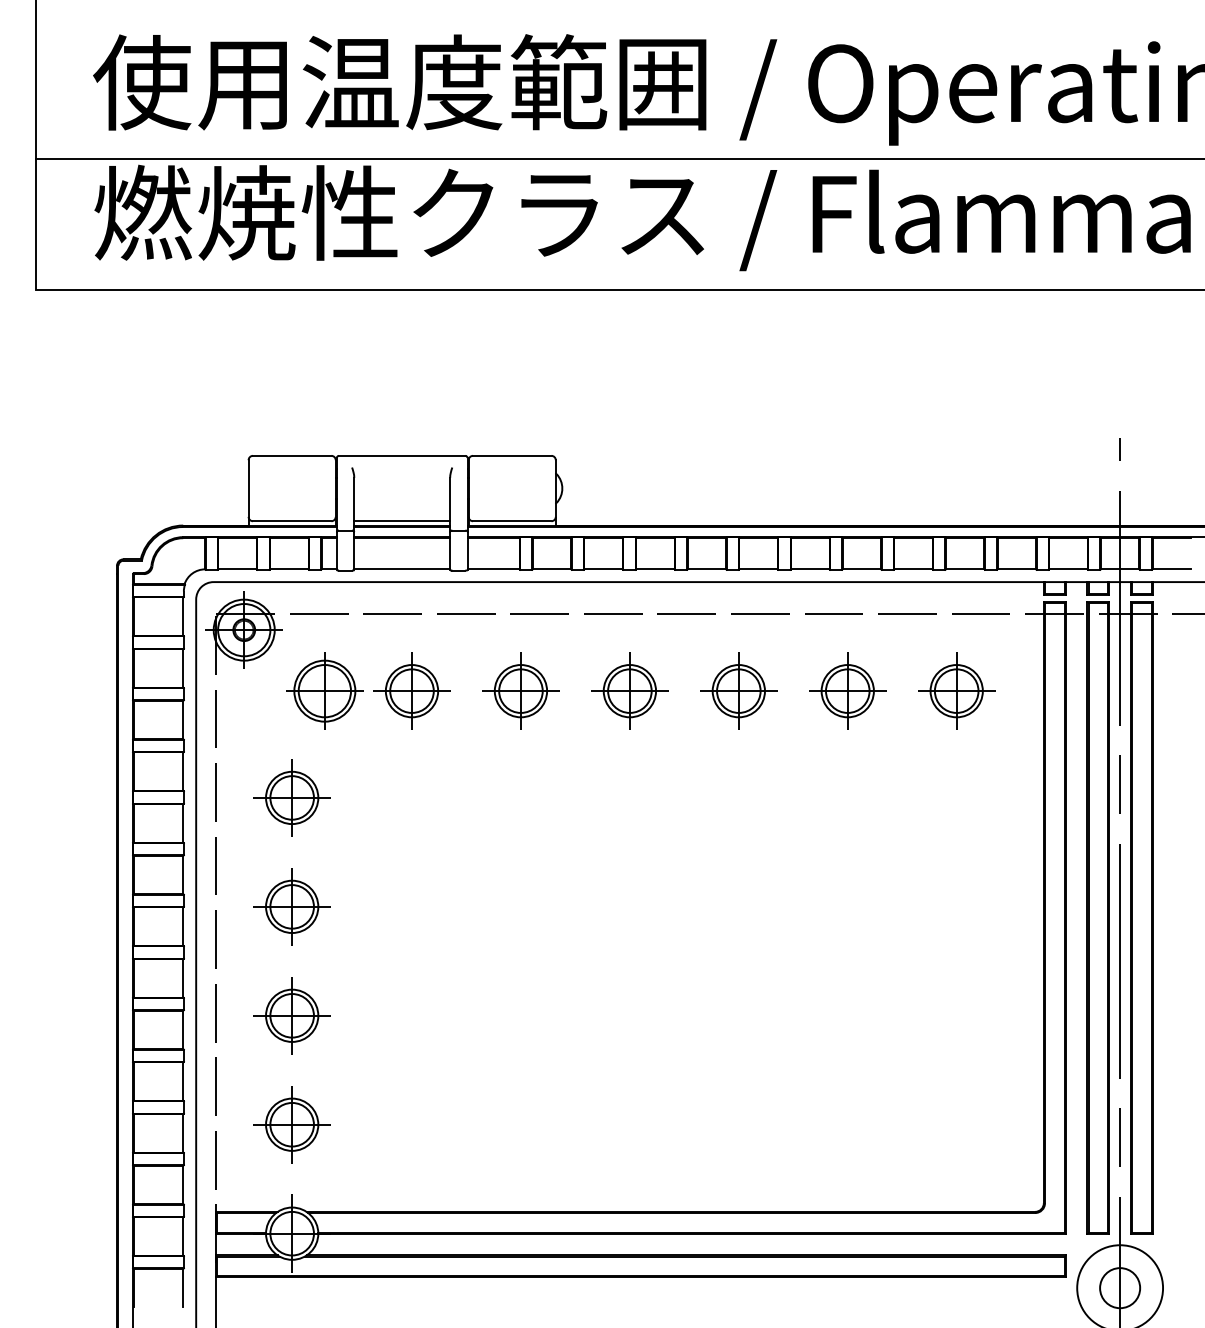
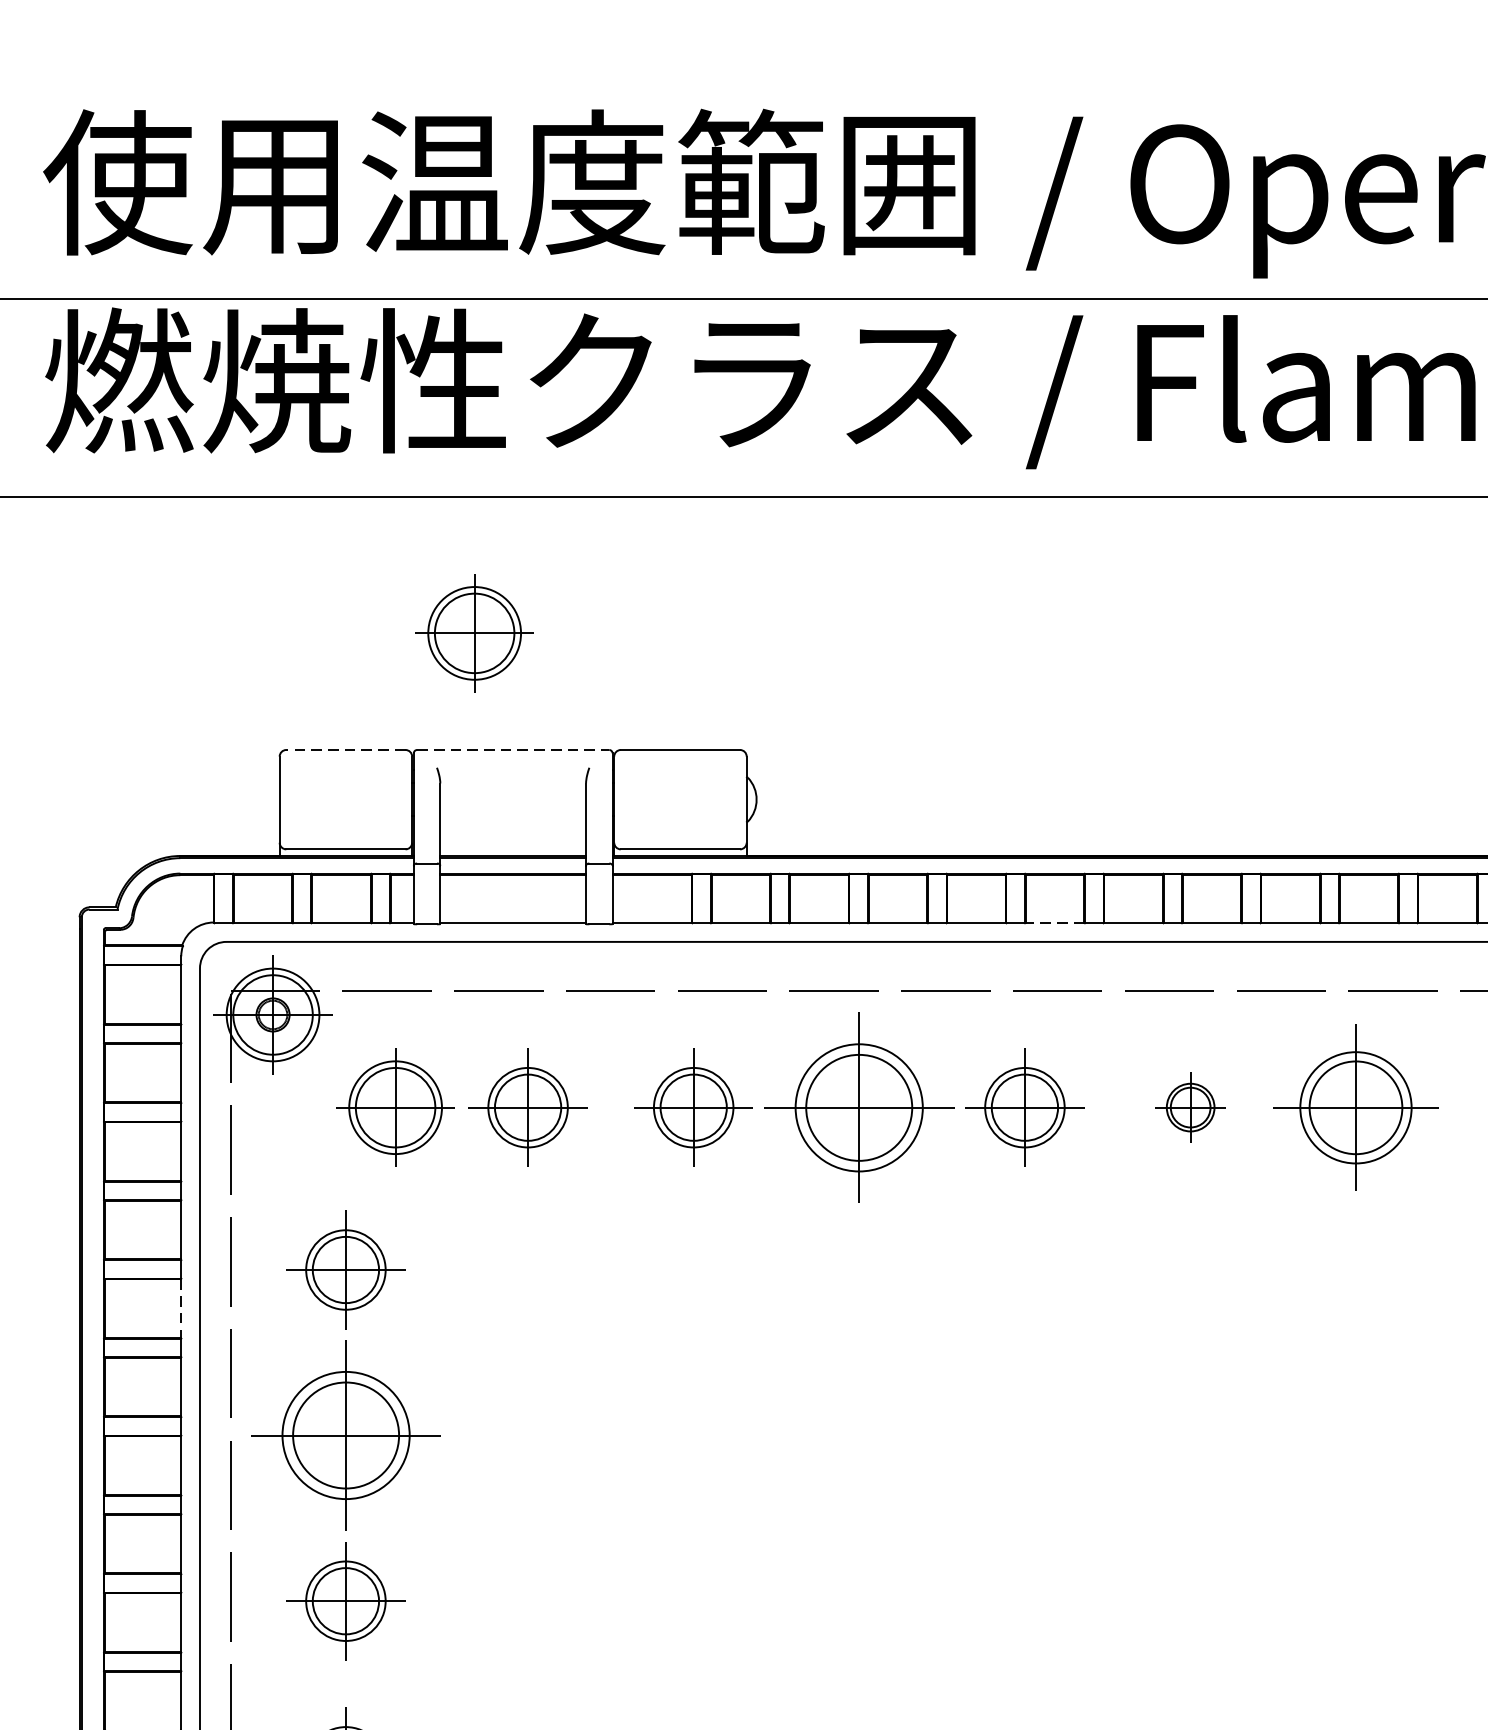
part: (376, 378) -> (474, 632), added
line: (291, 455) -> (344, 749), solid -> dashed
line: (402, 455) -> (513, 749), solid -> dashed
line: (402, 520) -> (513, 848), removed
line: (758, 569) -> (1054, 922), solid -> dashed
part: (629, 690) -> (858, 1106), size x1.6
part: (847, 690) -> (1190, 1106), size x0.6
part: (956, 690) -> (1355, 1106), size x1.4
line: (183, 823) -> (180, 1308), solid -> dashed
part: (291, 906) -> (344, 1435), size x1.6

